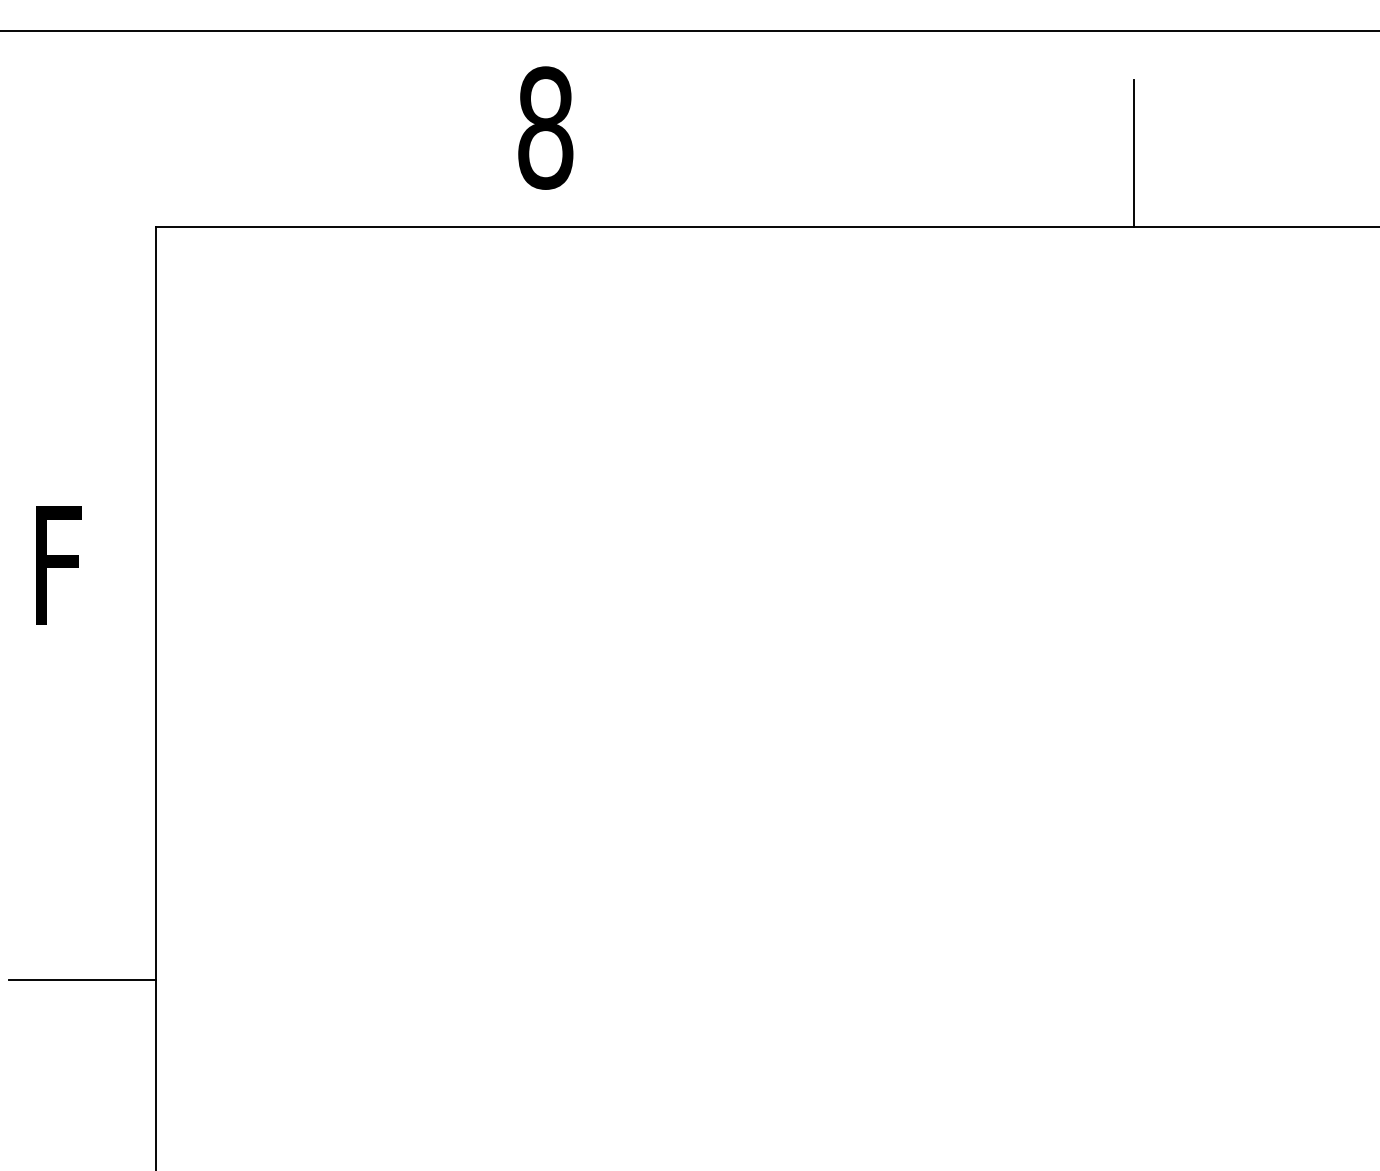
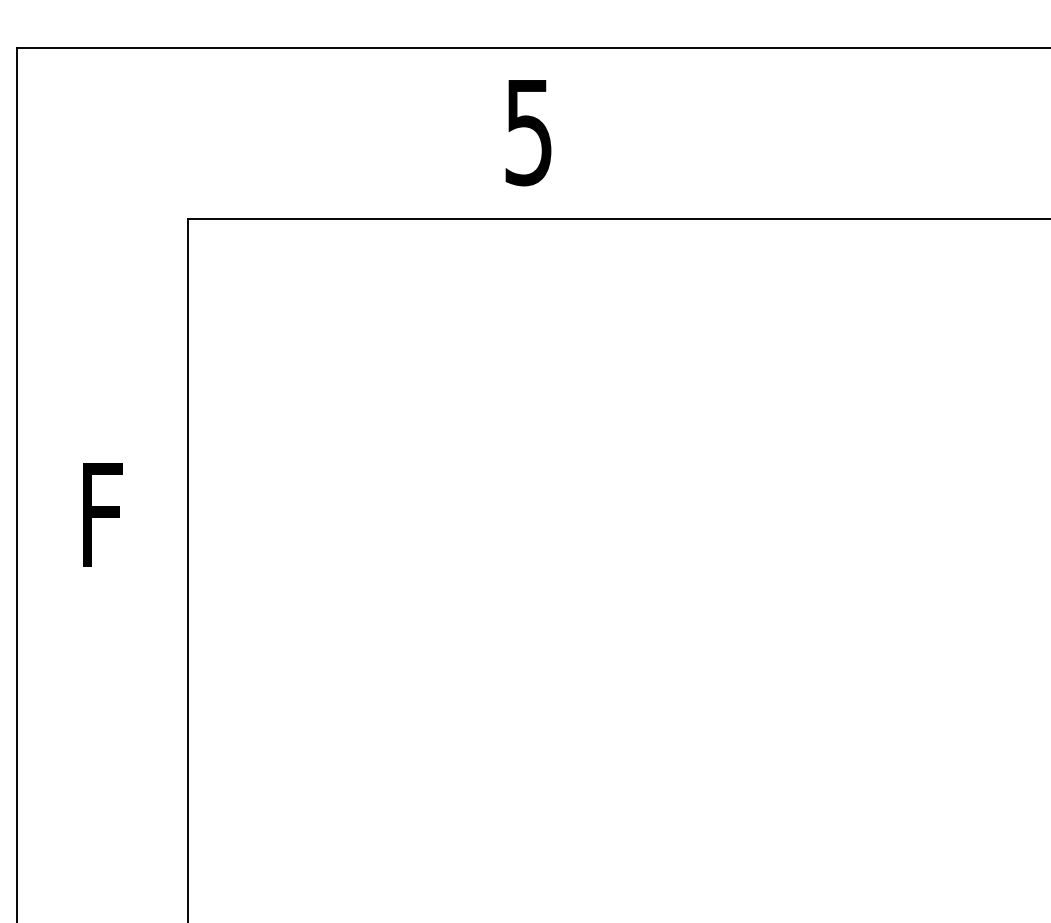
text: (545, 127) -> (528, 131), 8 -> 5
line: (1133, 153) -> (1043, 154), removed
line: (82, 979) -> (123, 877), removed

